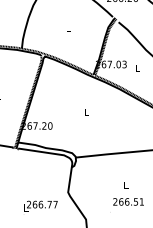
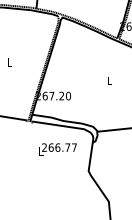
text: (40, 205) -> (57, 148), moved

